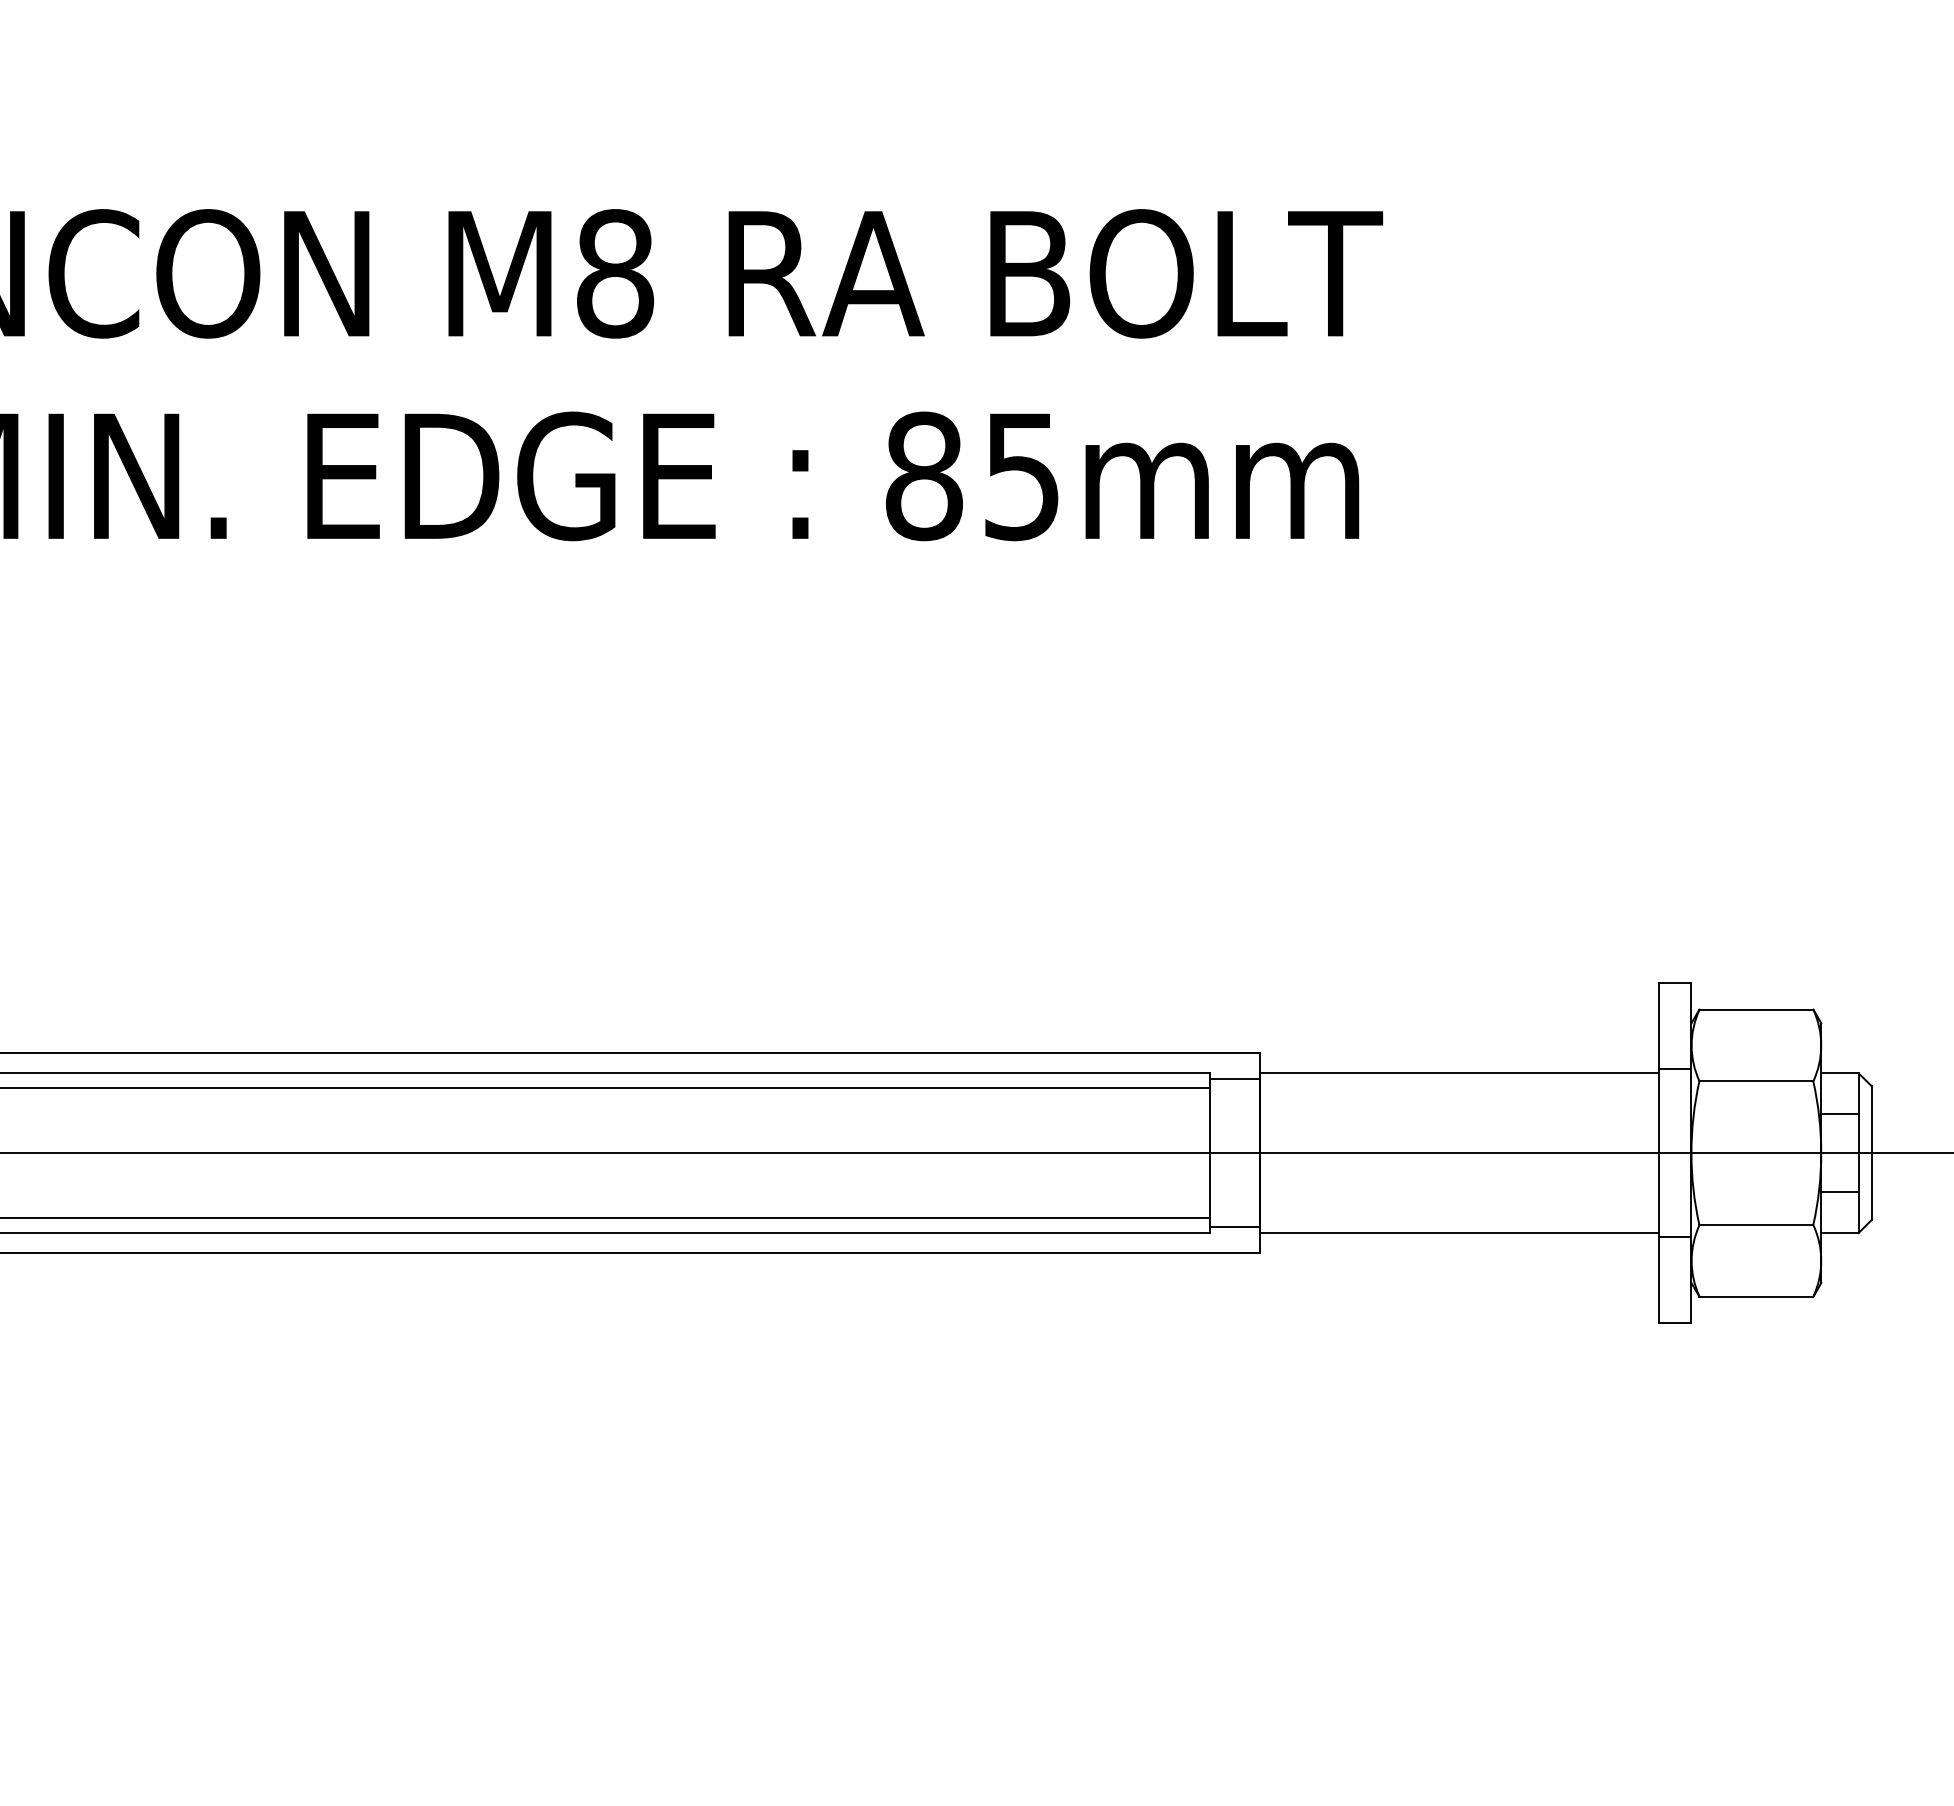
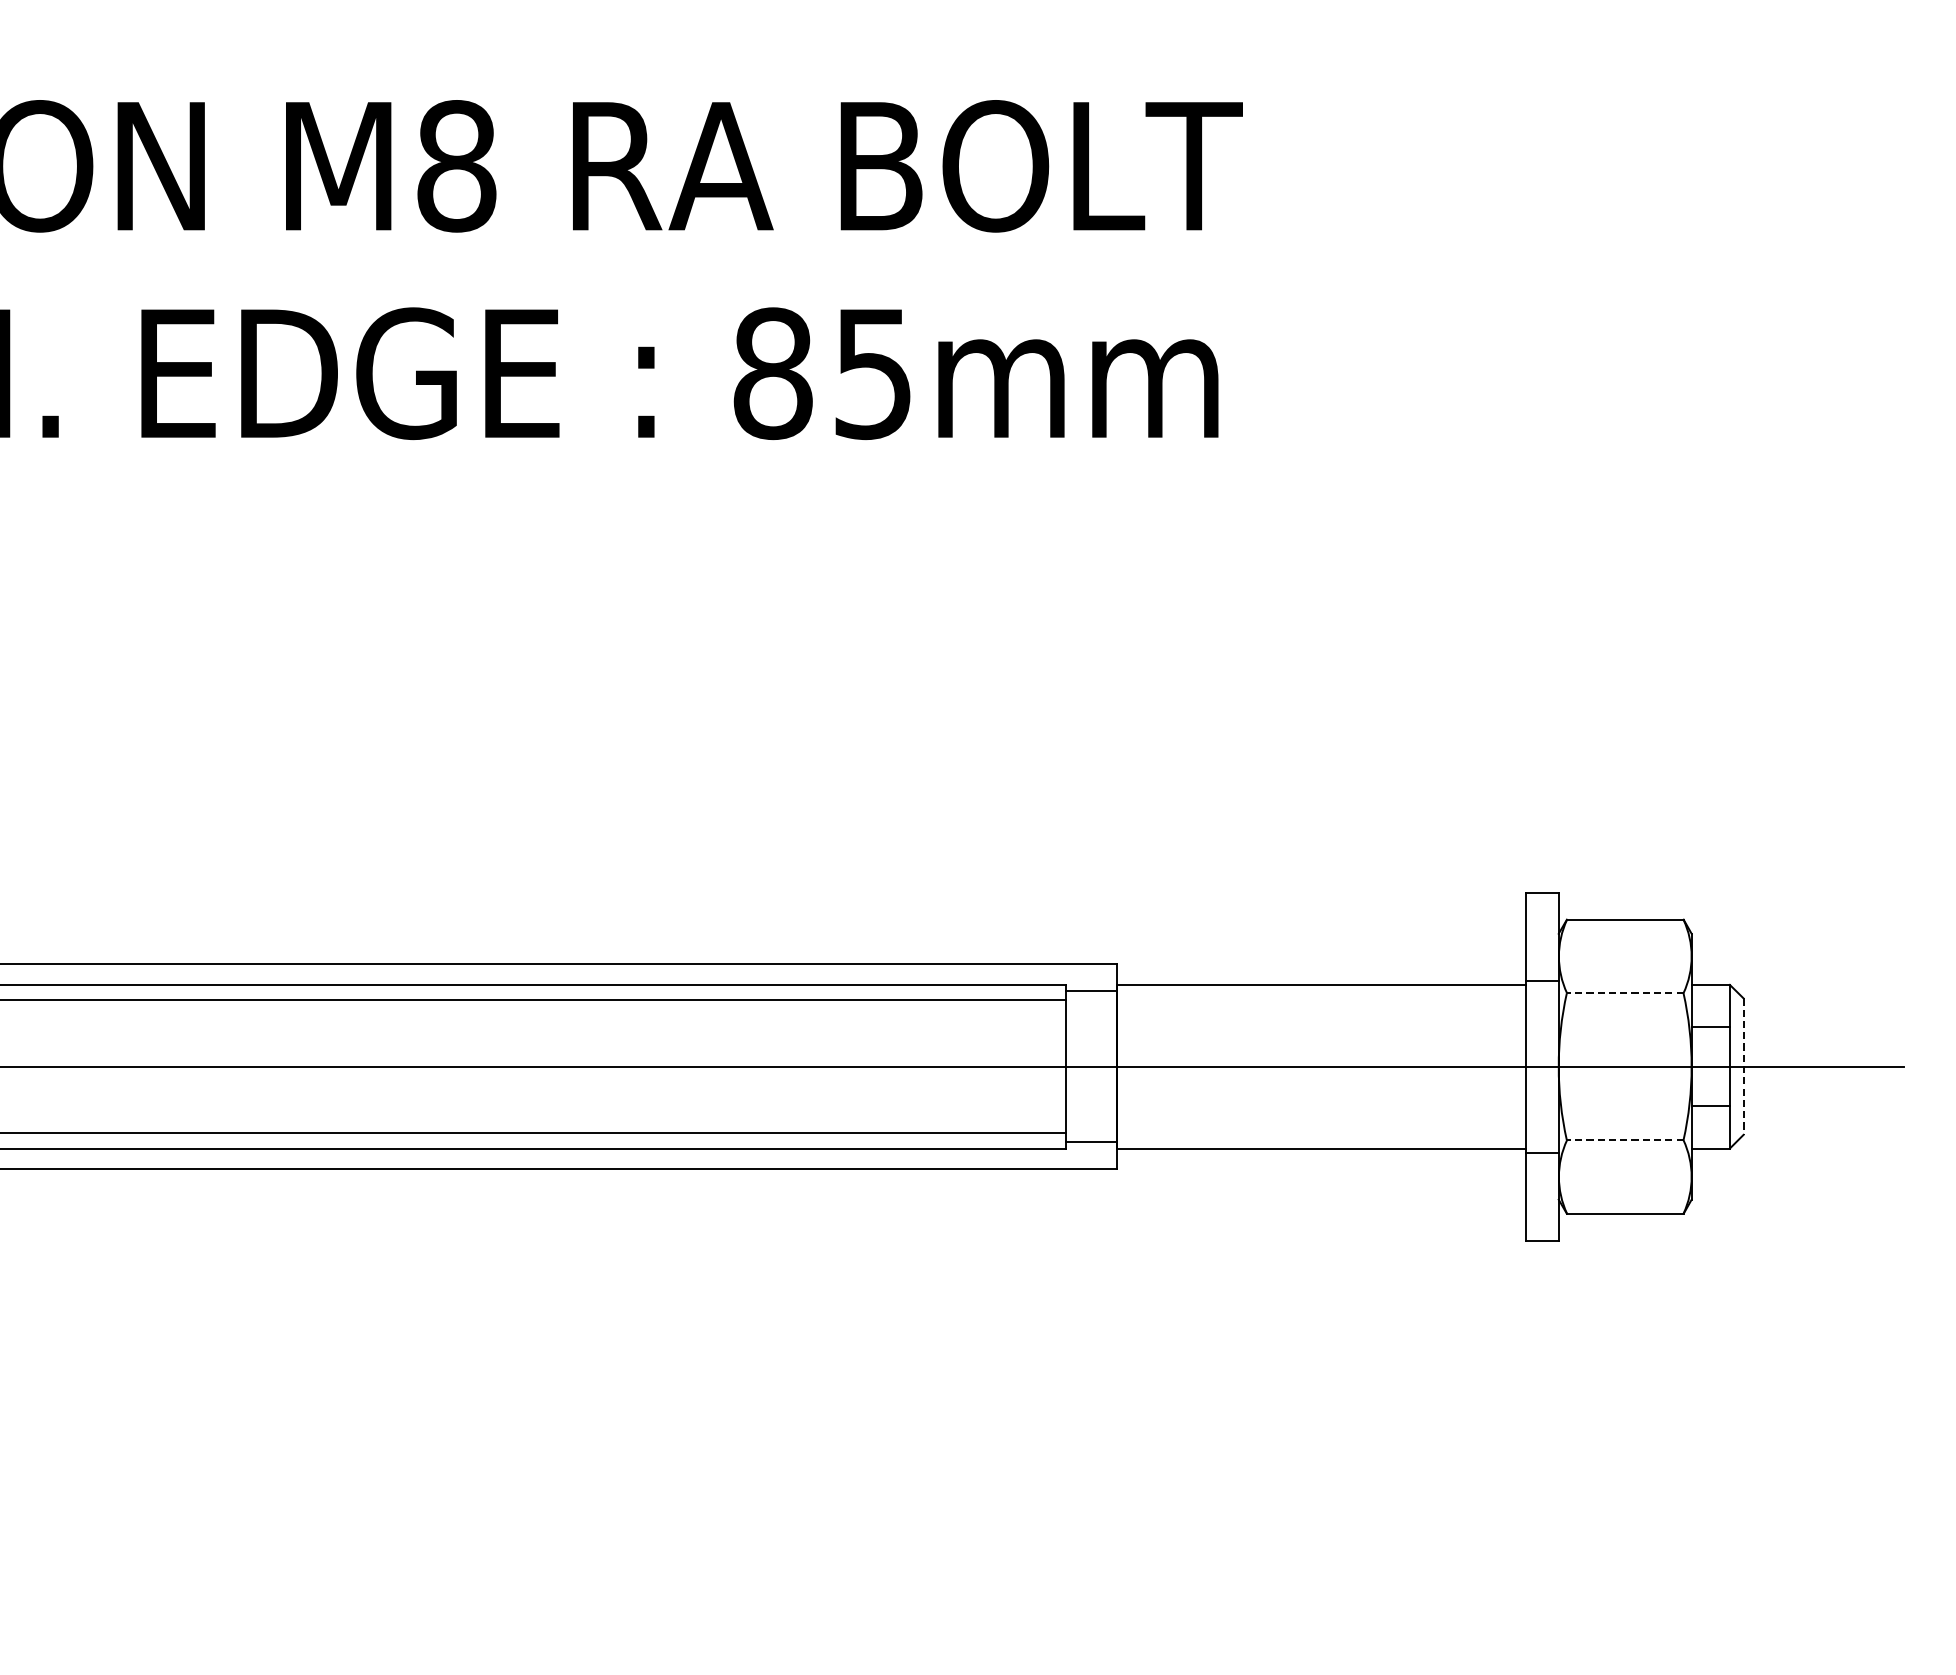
line: (1755, 1081) -> (1624, 993), solid -> dashed
line: (1871, 1153) -> (1743, 1067), solid -> dashed
line: (1755, 1224) -> (1624, 1139), solid -> dashed

